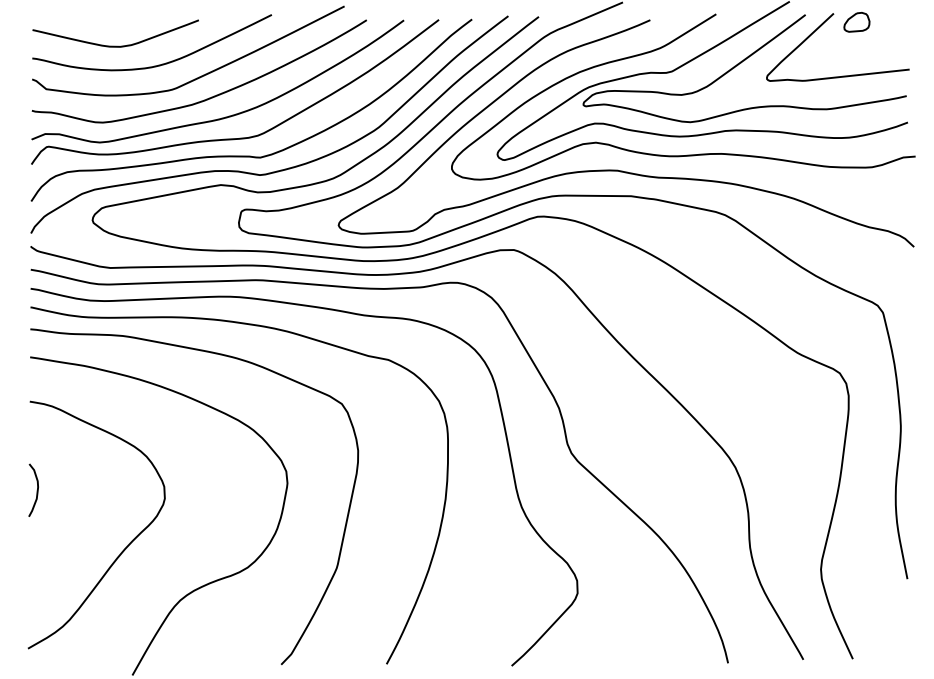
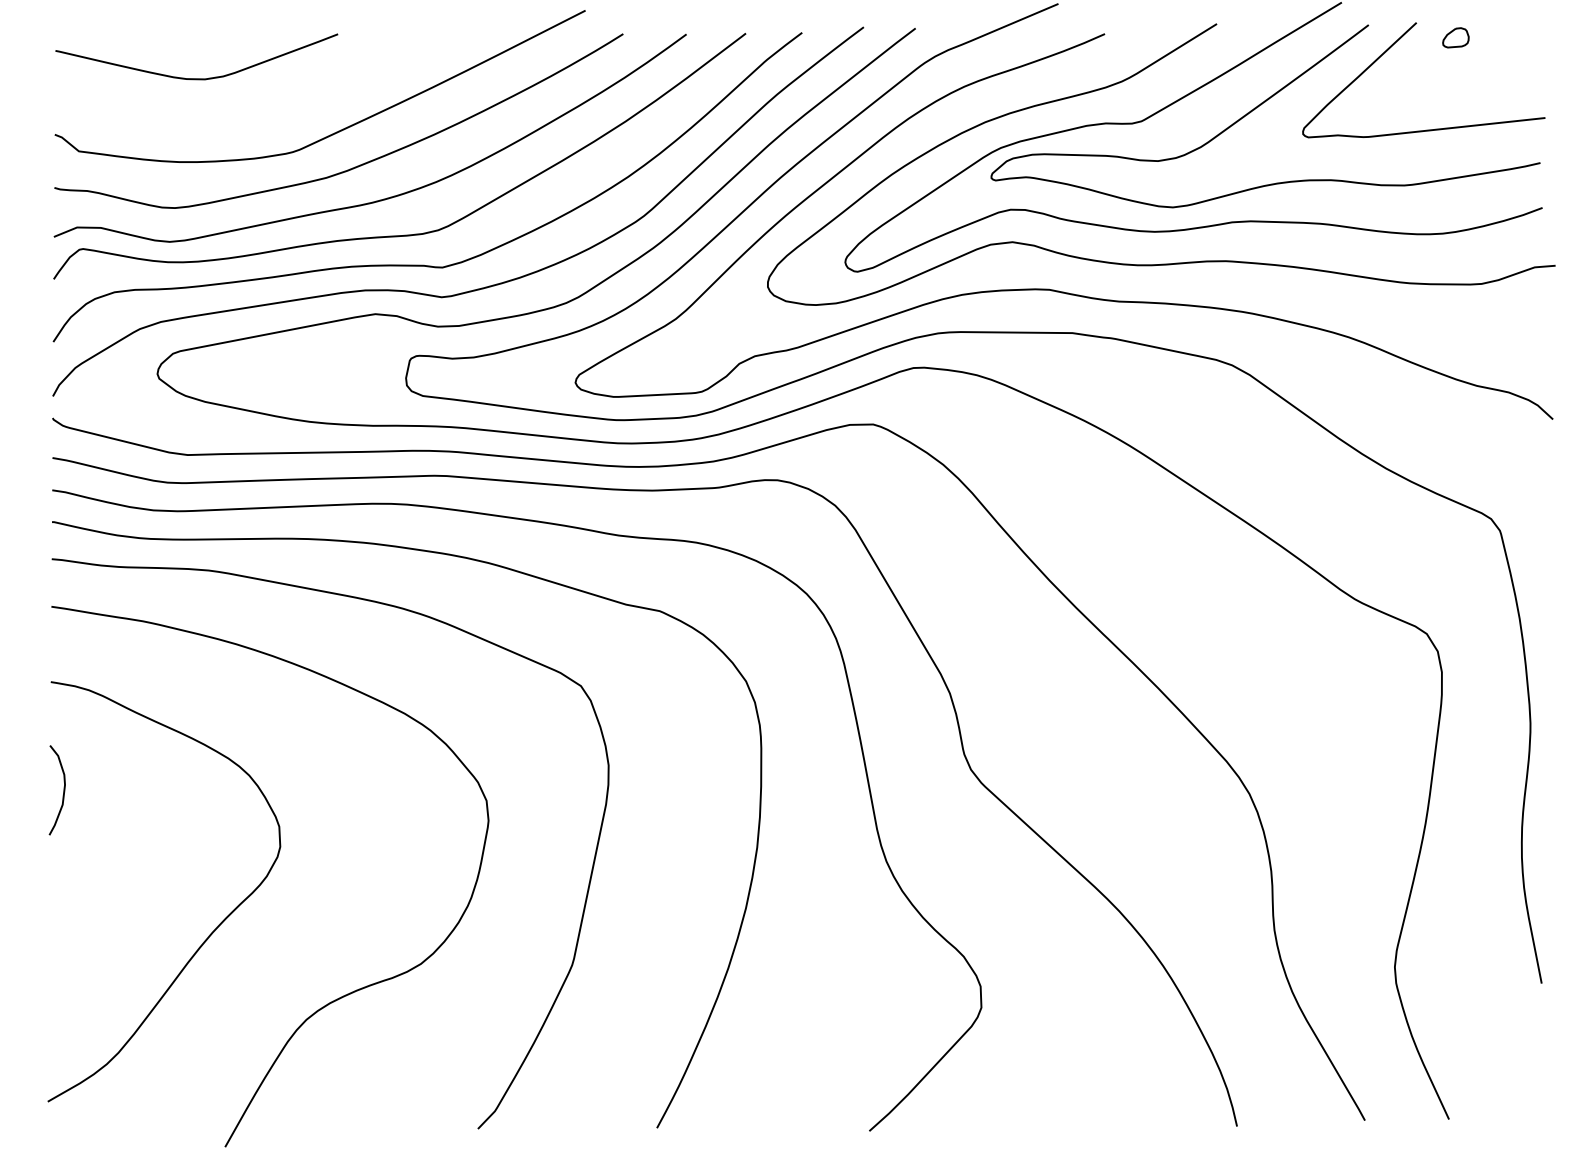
part: (856, 22) -> (1455, 38), size x0.6
curve: (158, 64) -> (269, 109), removed
curve: (36, 490) -> (62, 790), moved

